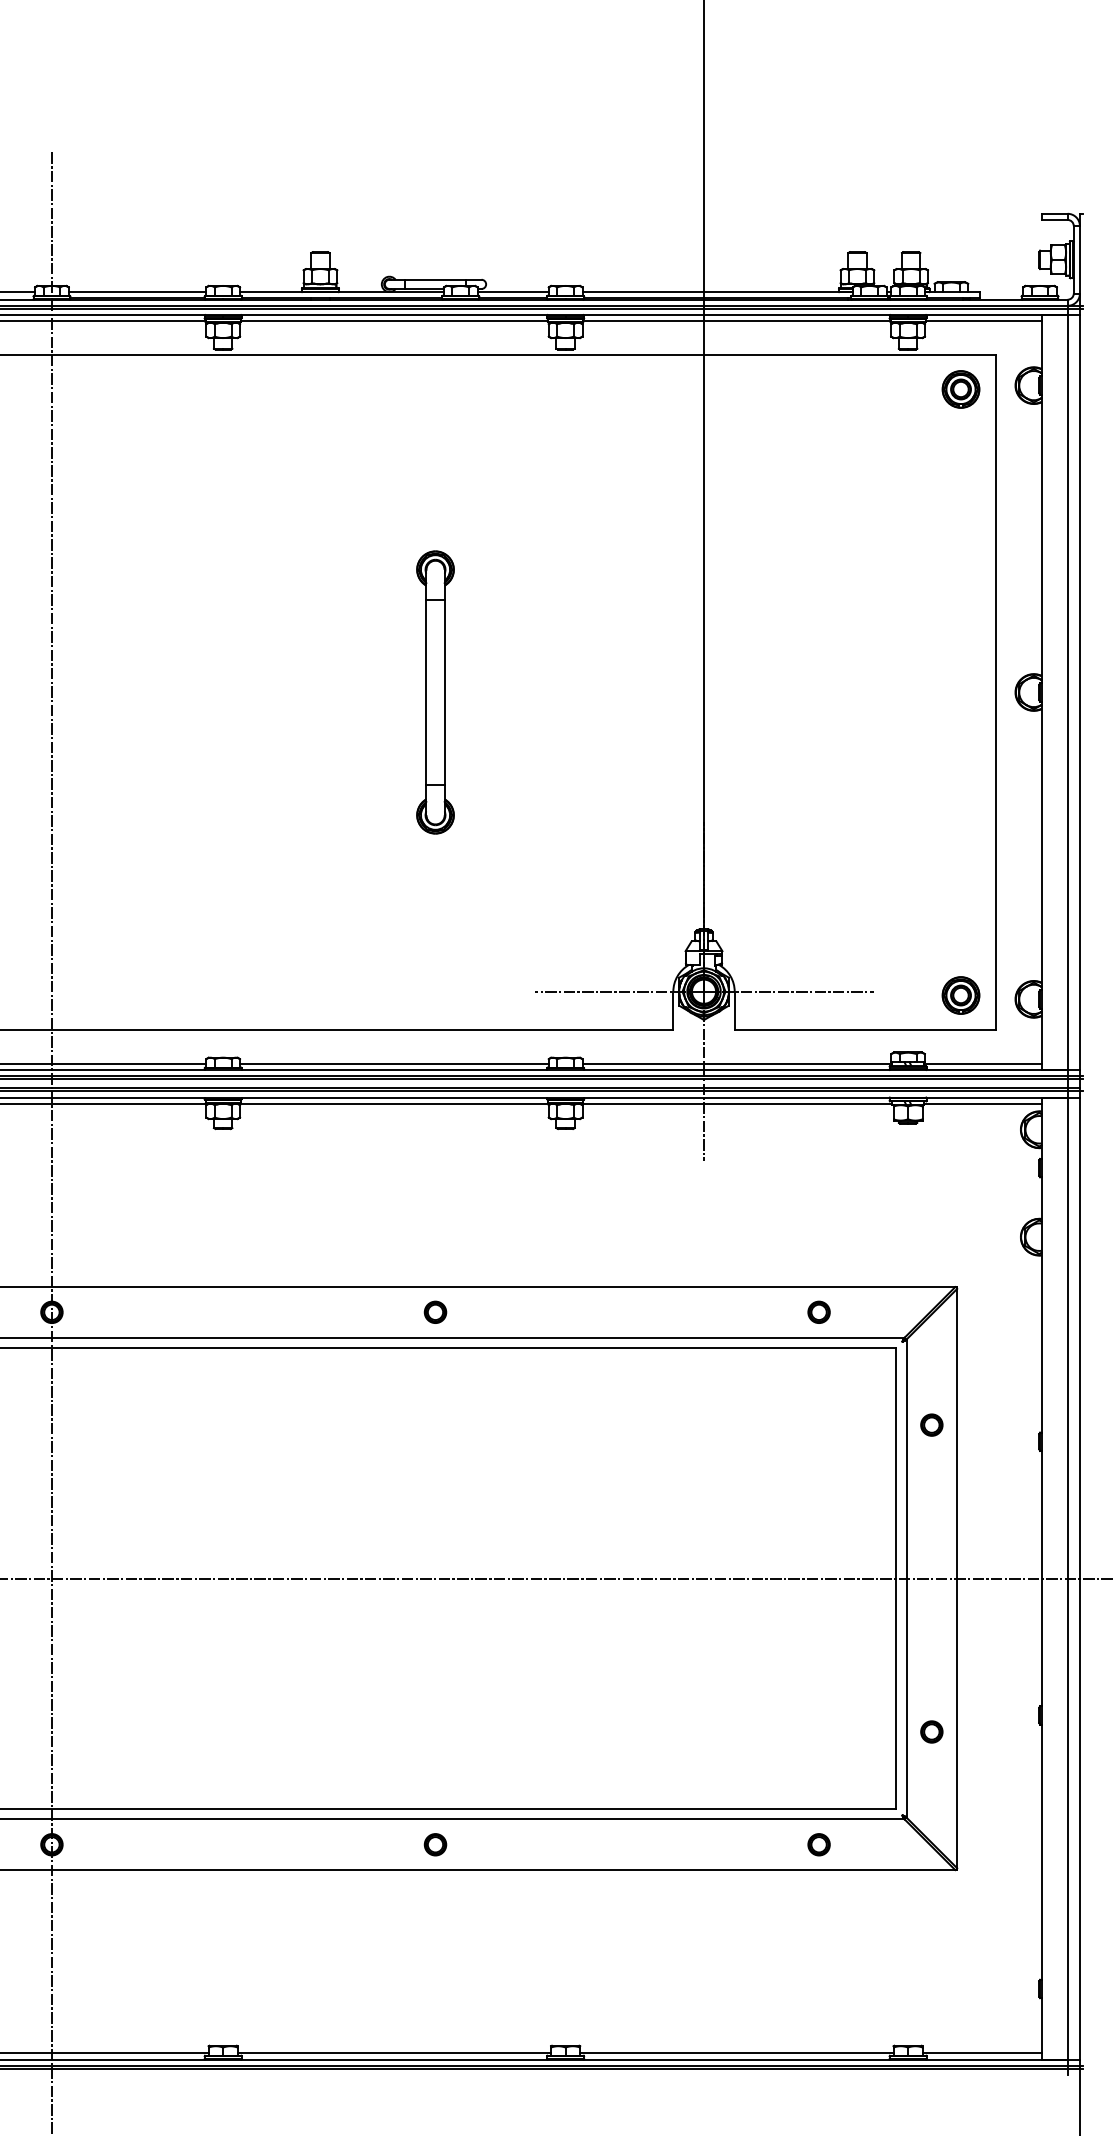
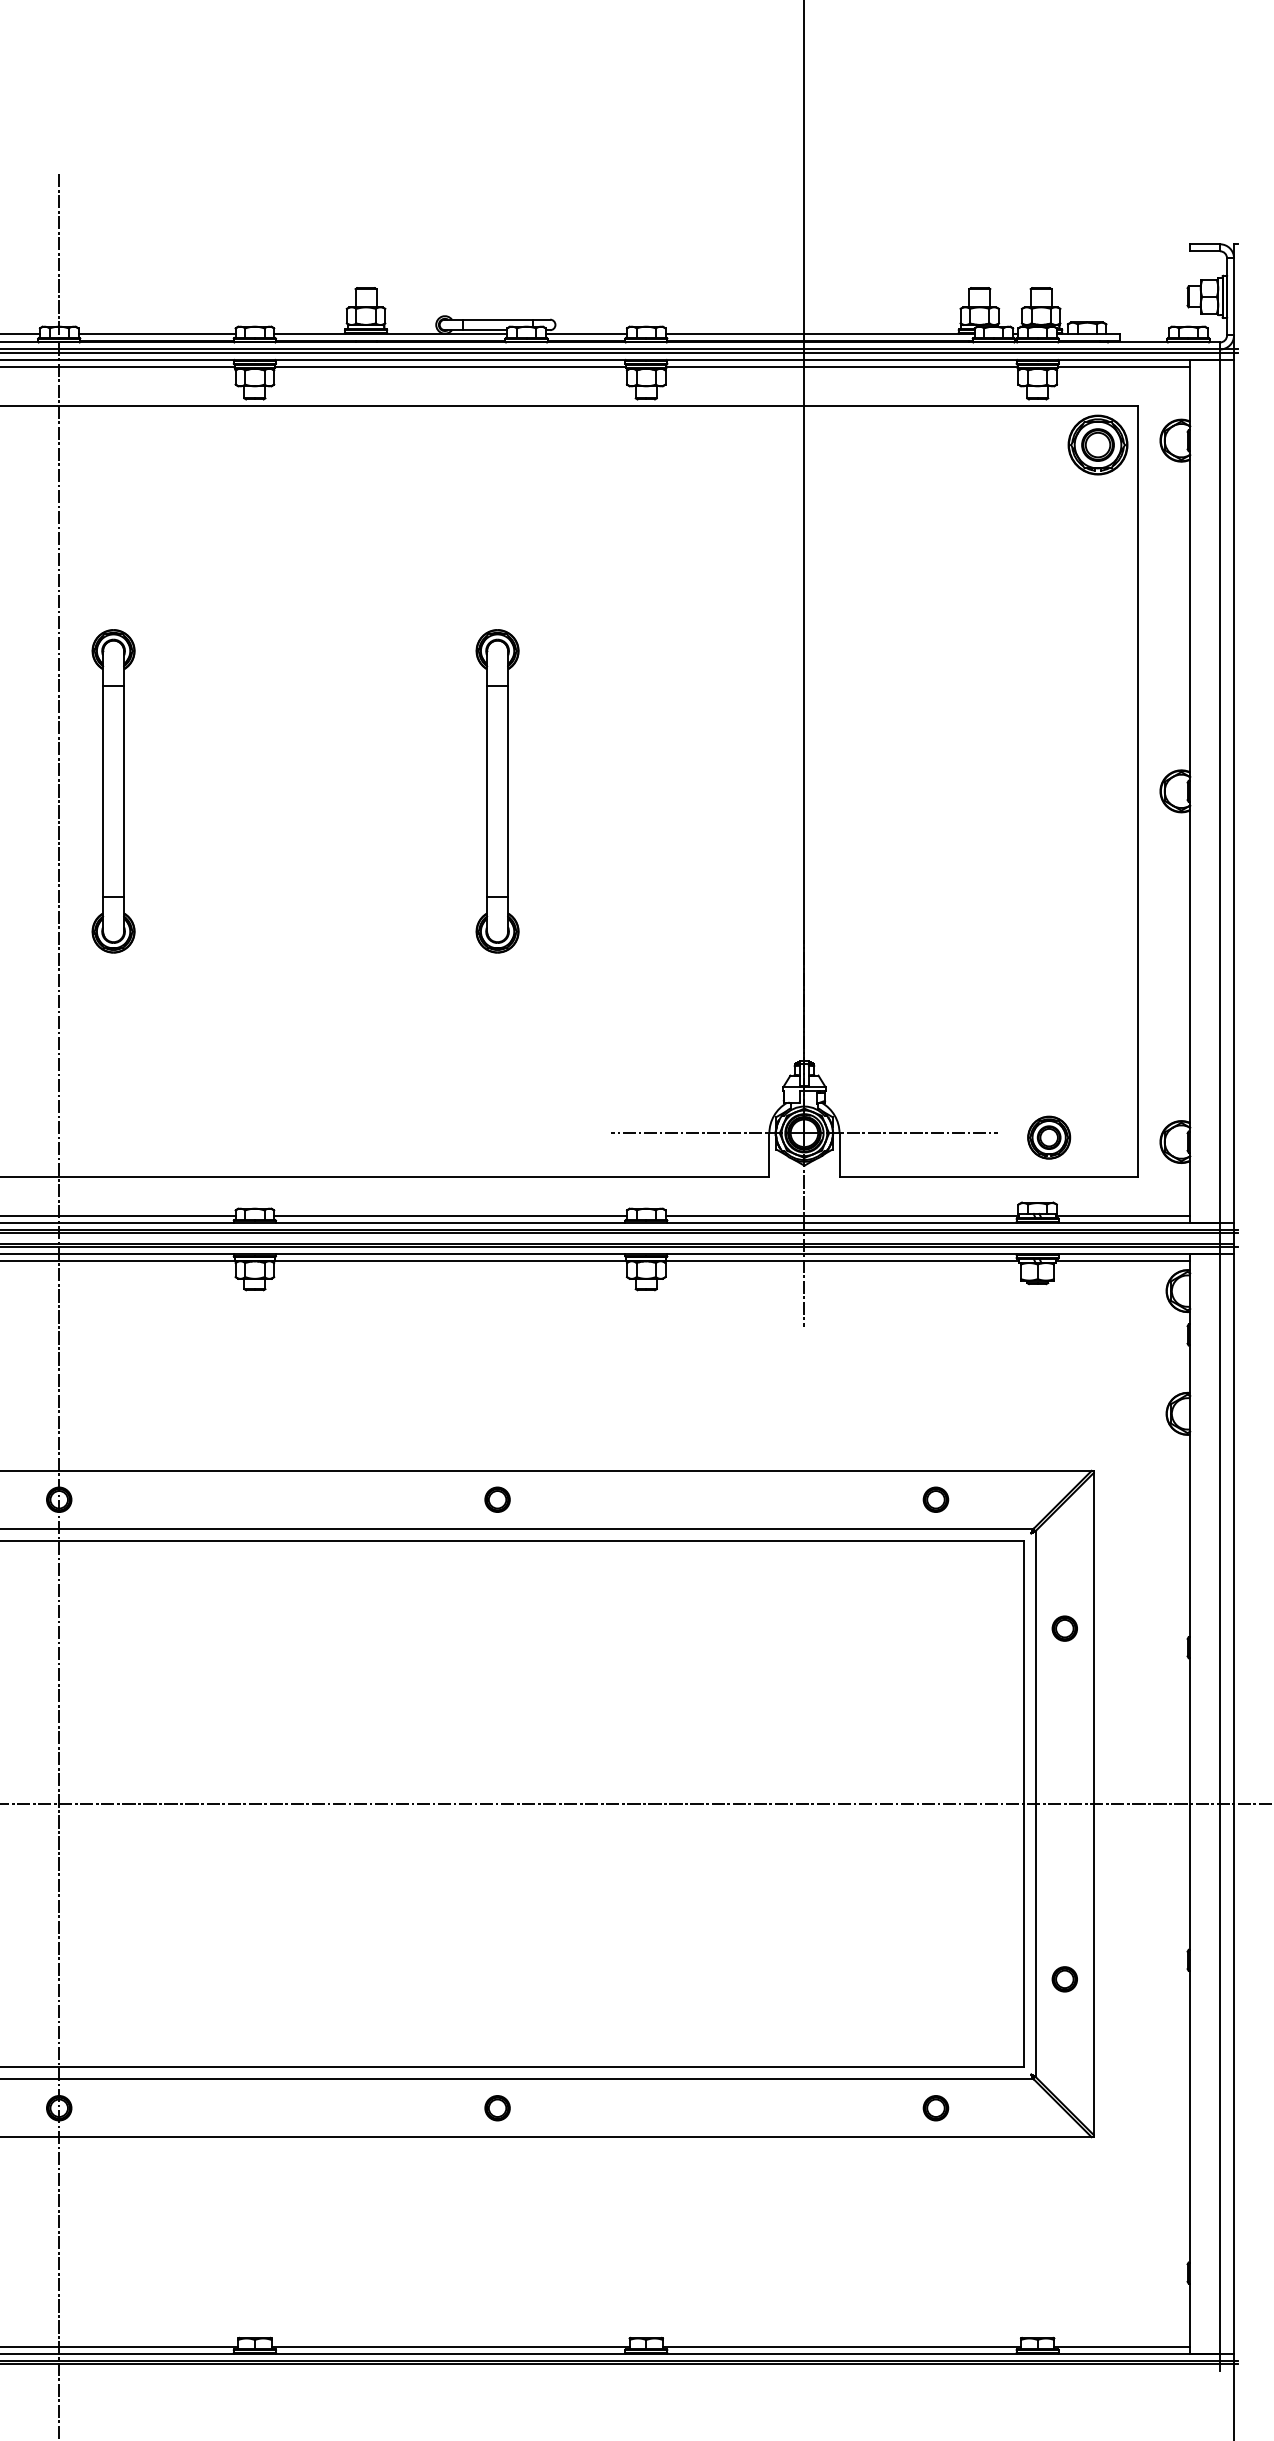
part: (961, 389) -> (1098, 444), size x1.4
part: (99, 692) -> (113, 791), added
part: (961, 995) -> (1049, 1137), moved

